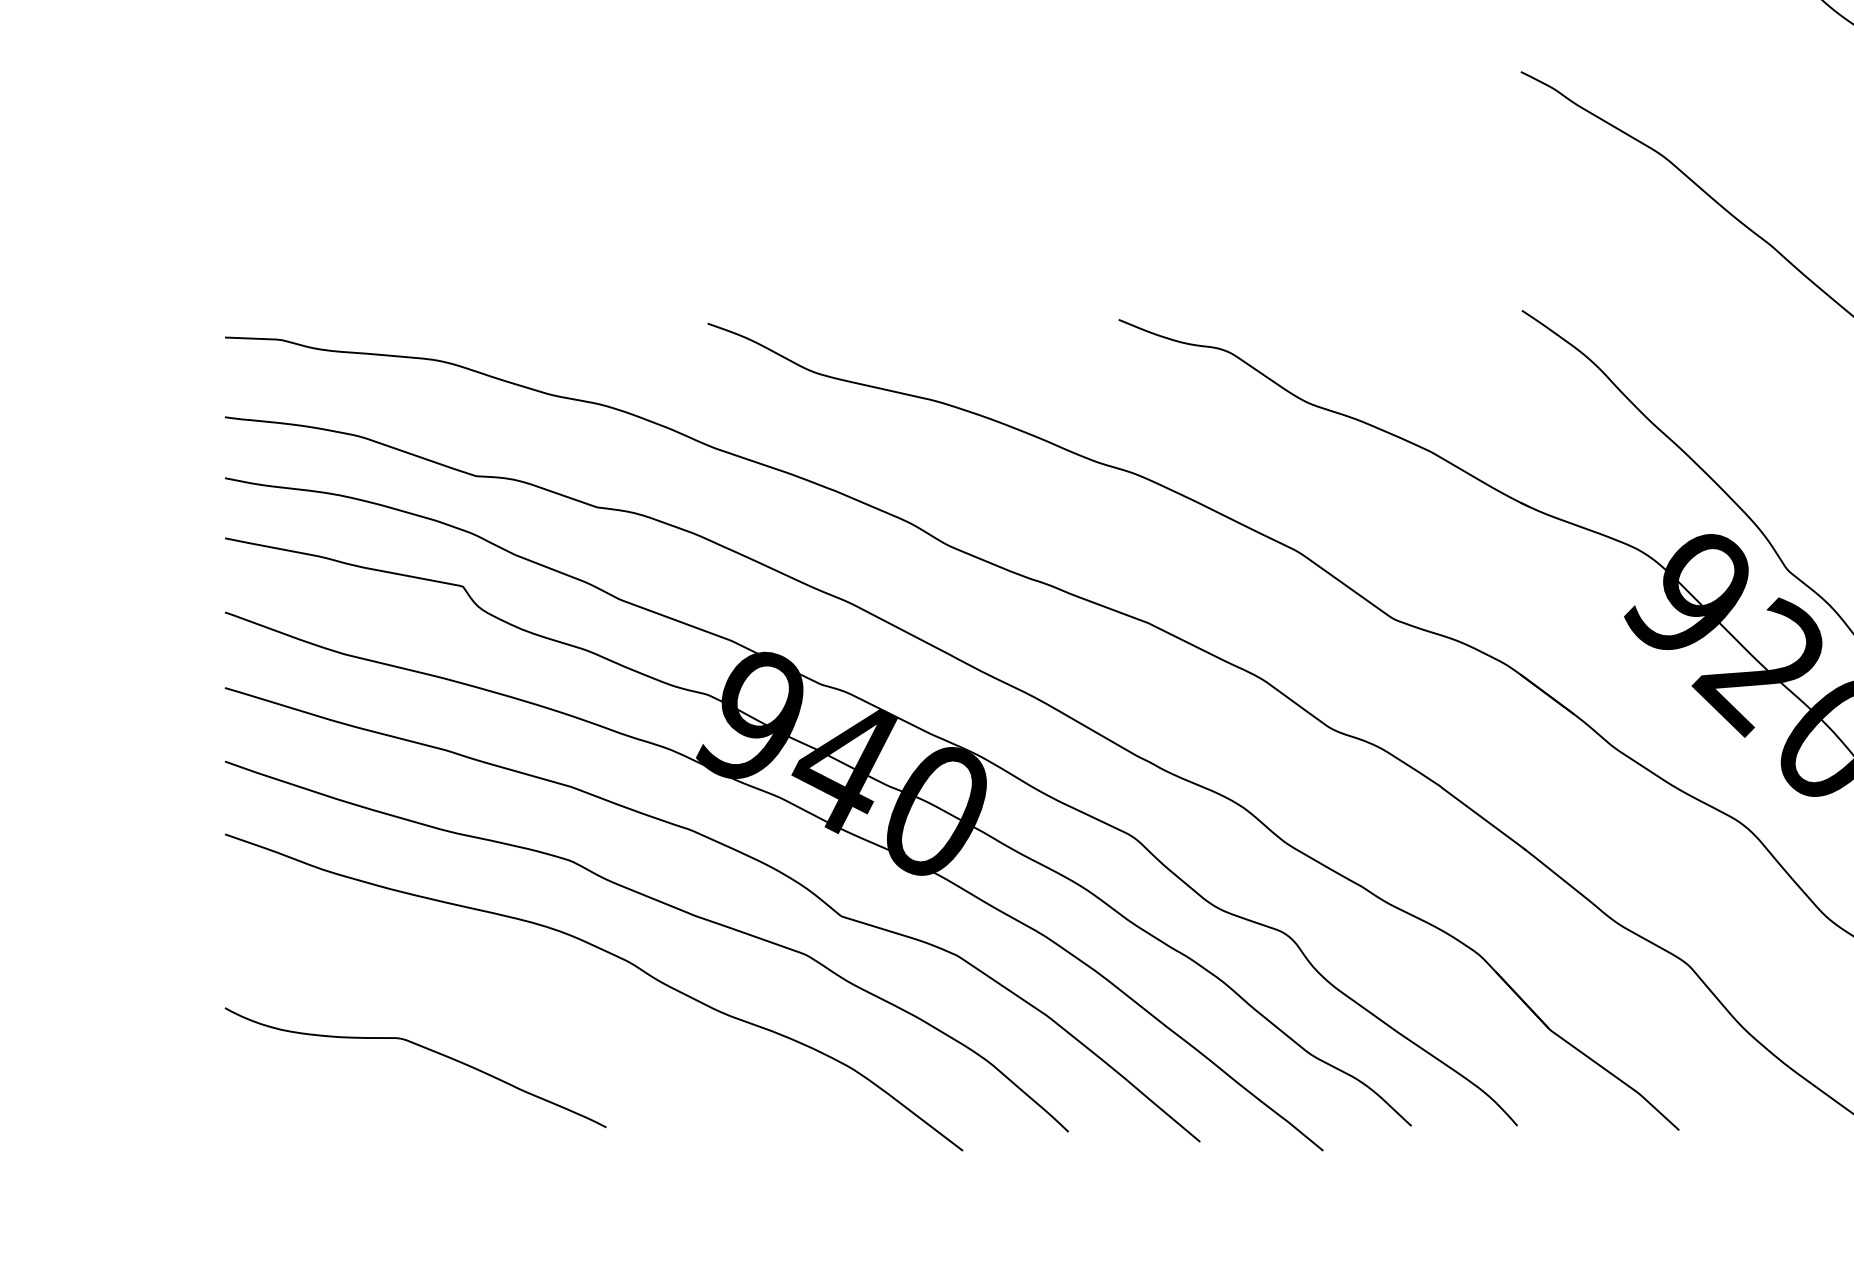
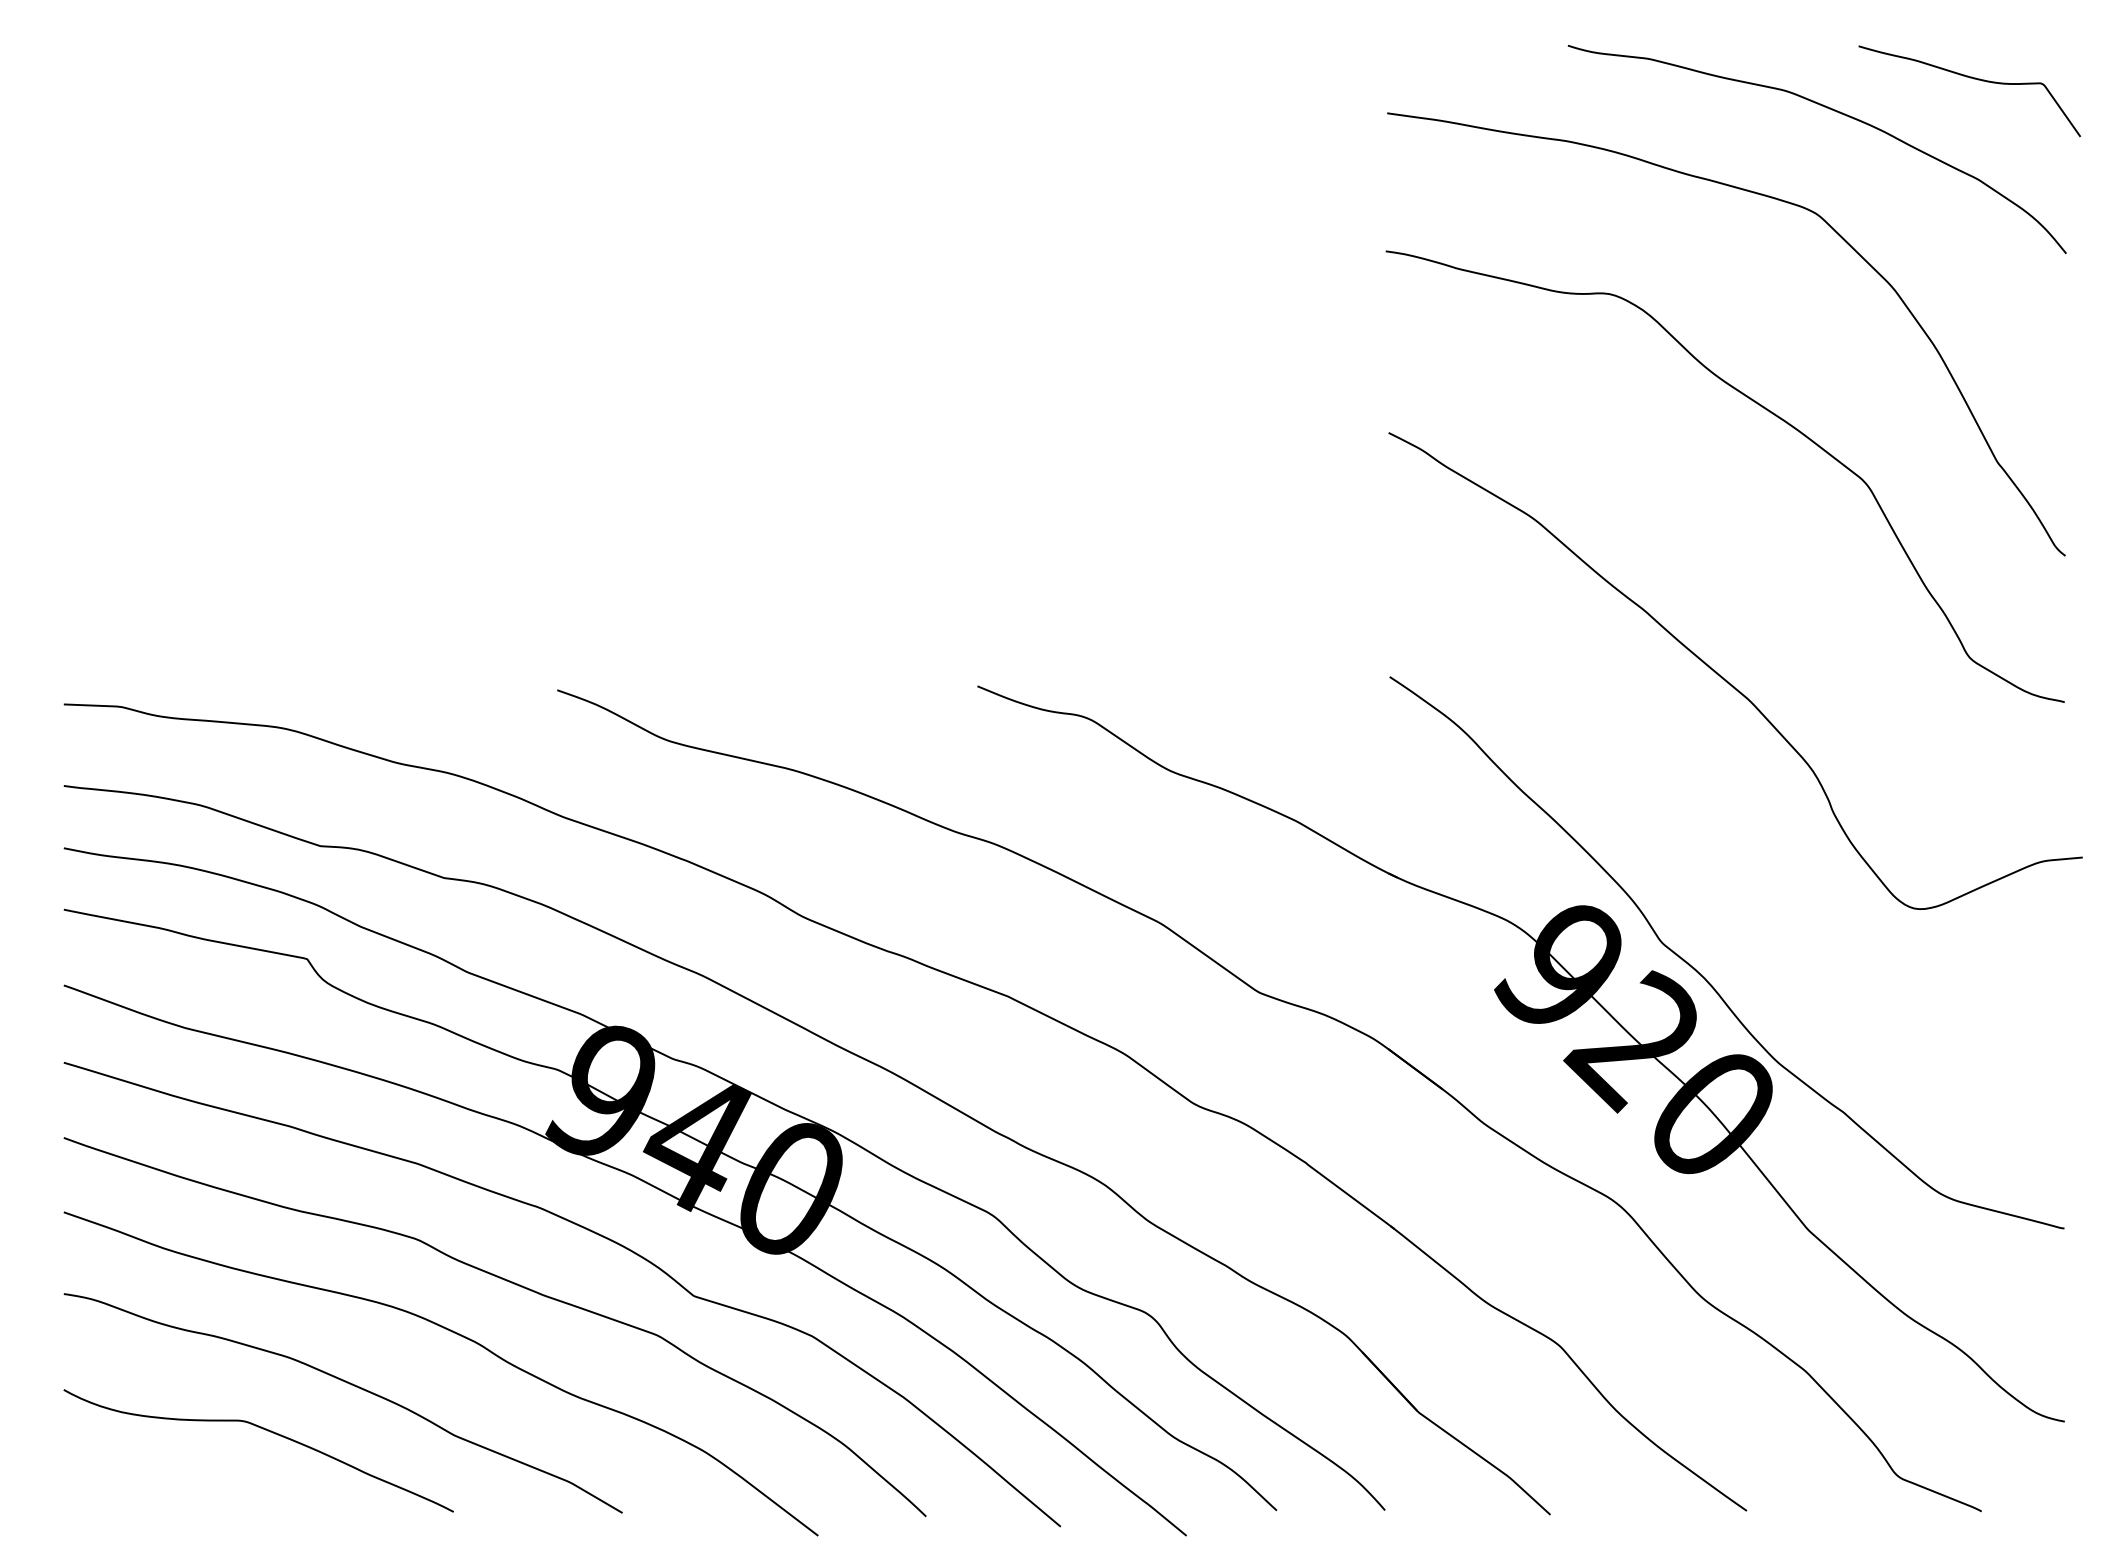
curve: (506, 1003) -> (351, 1385), added

